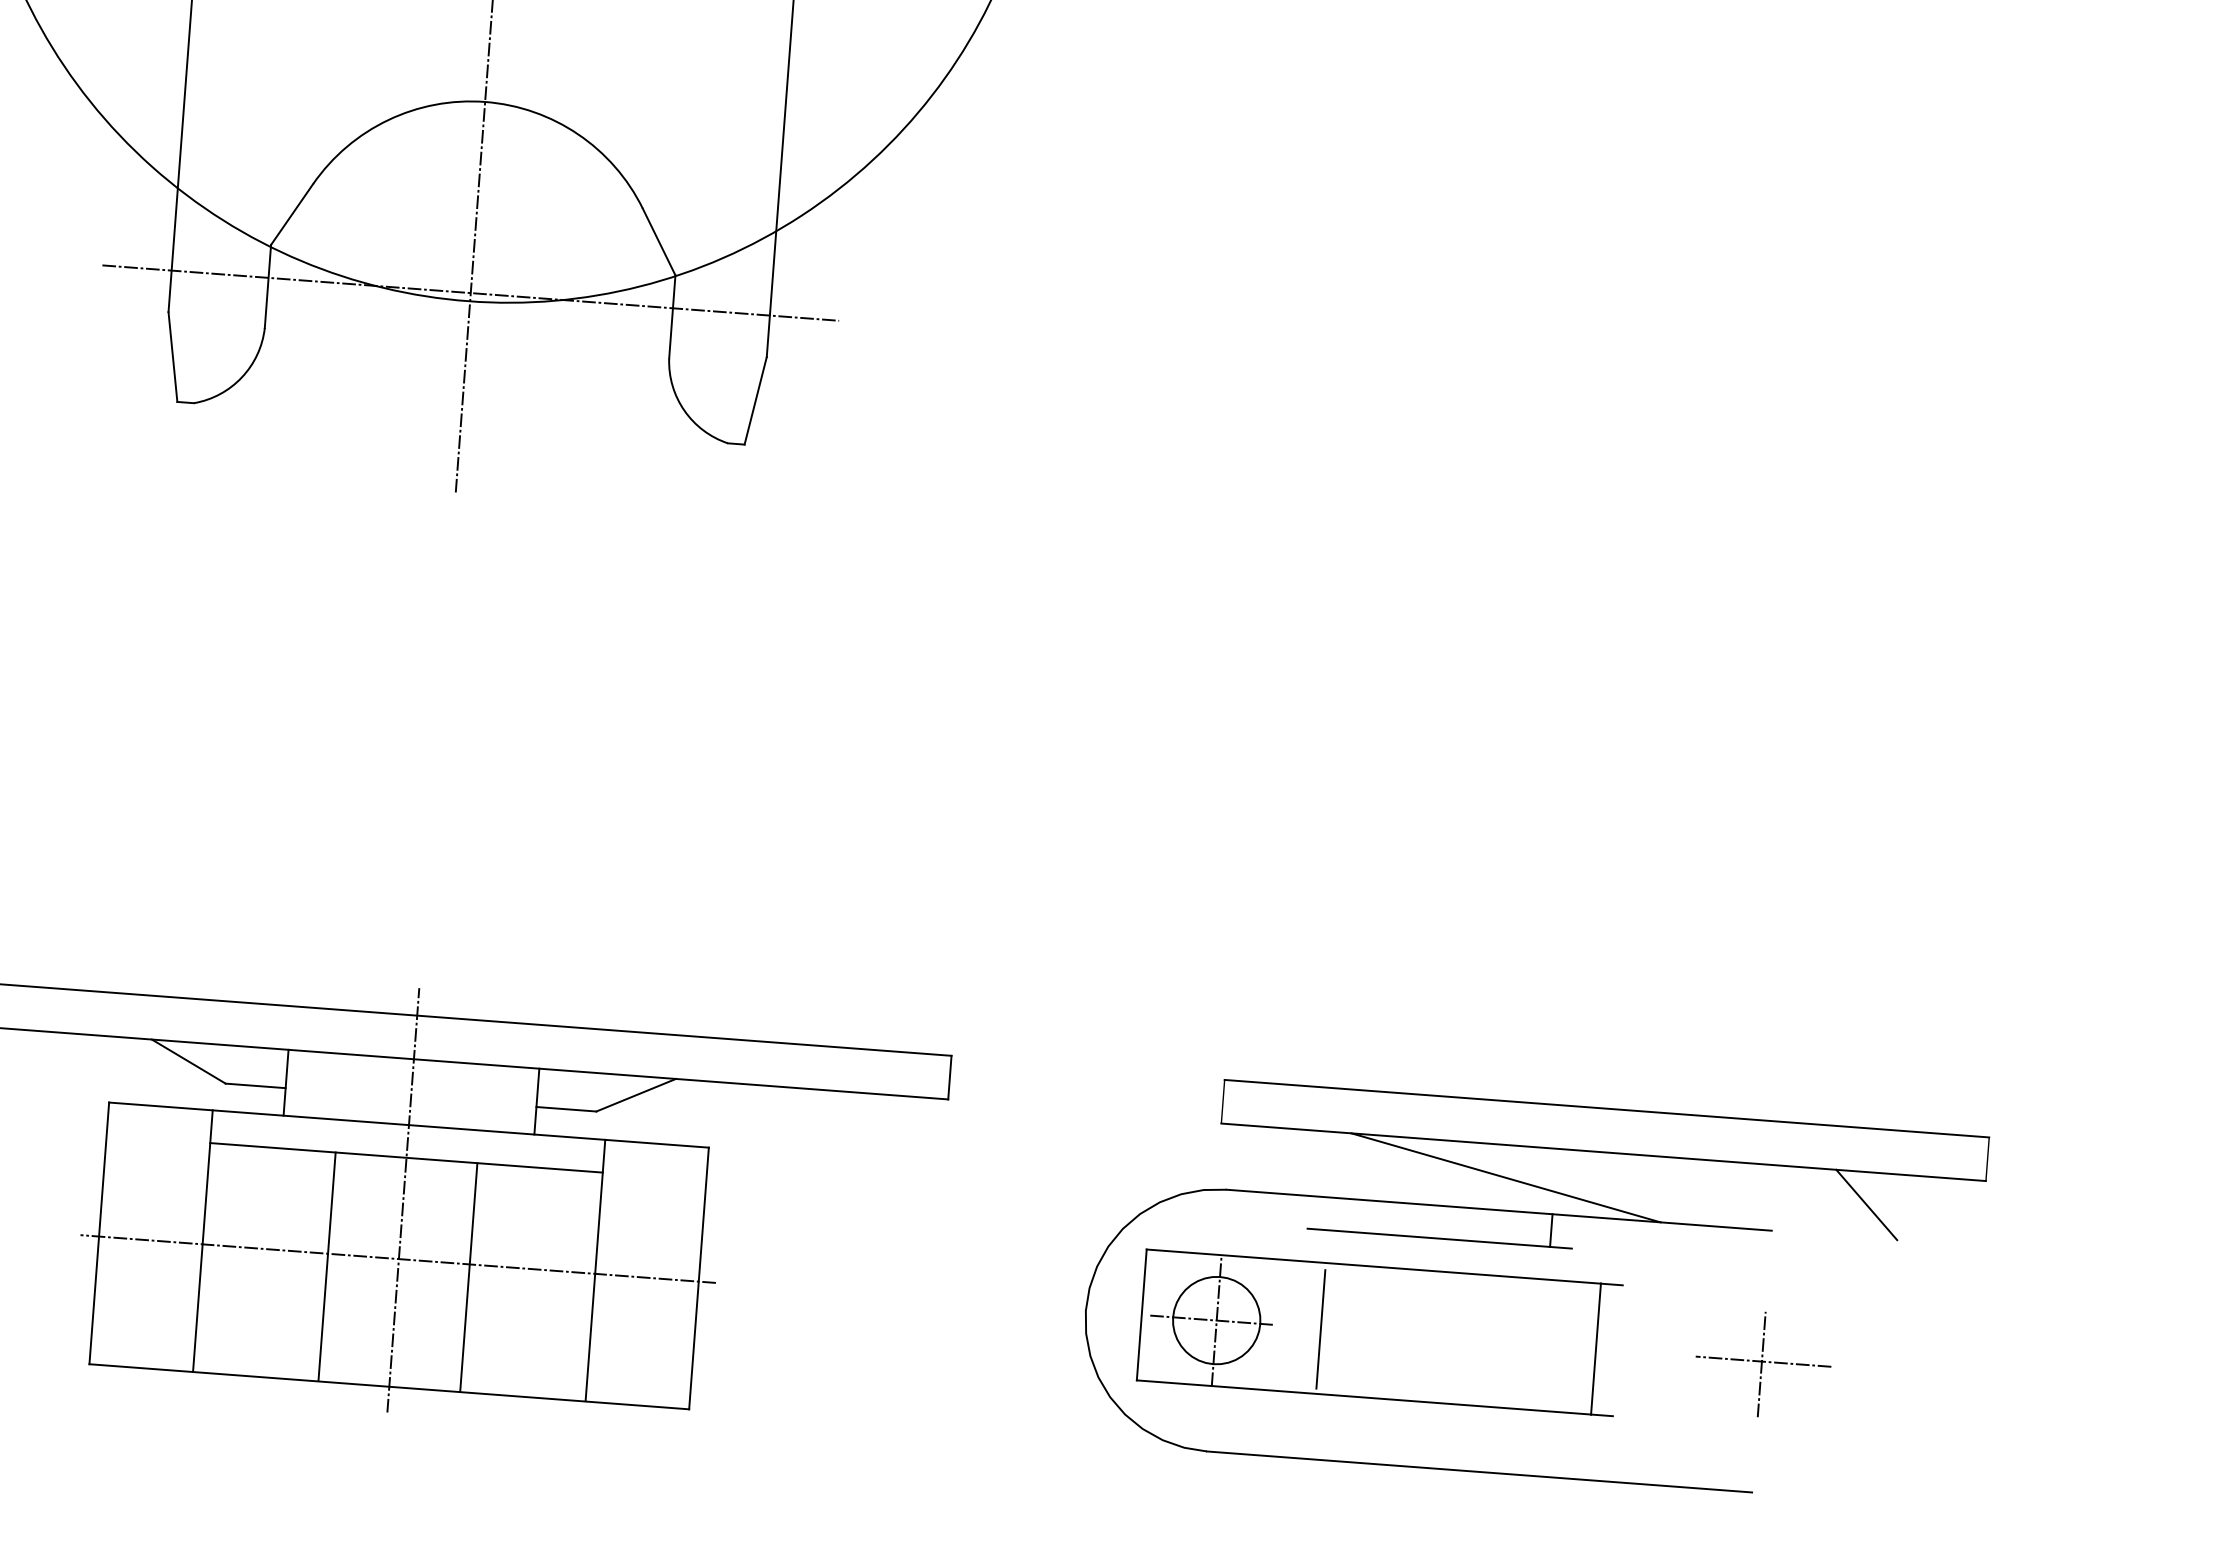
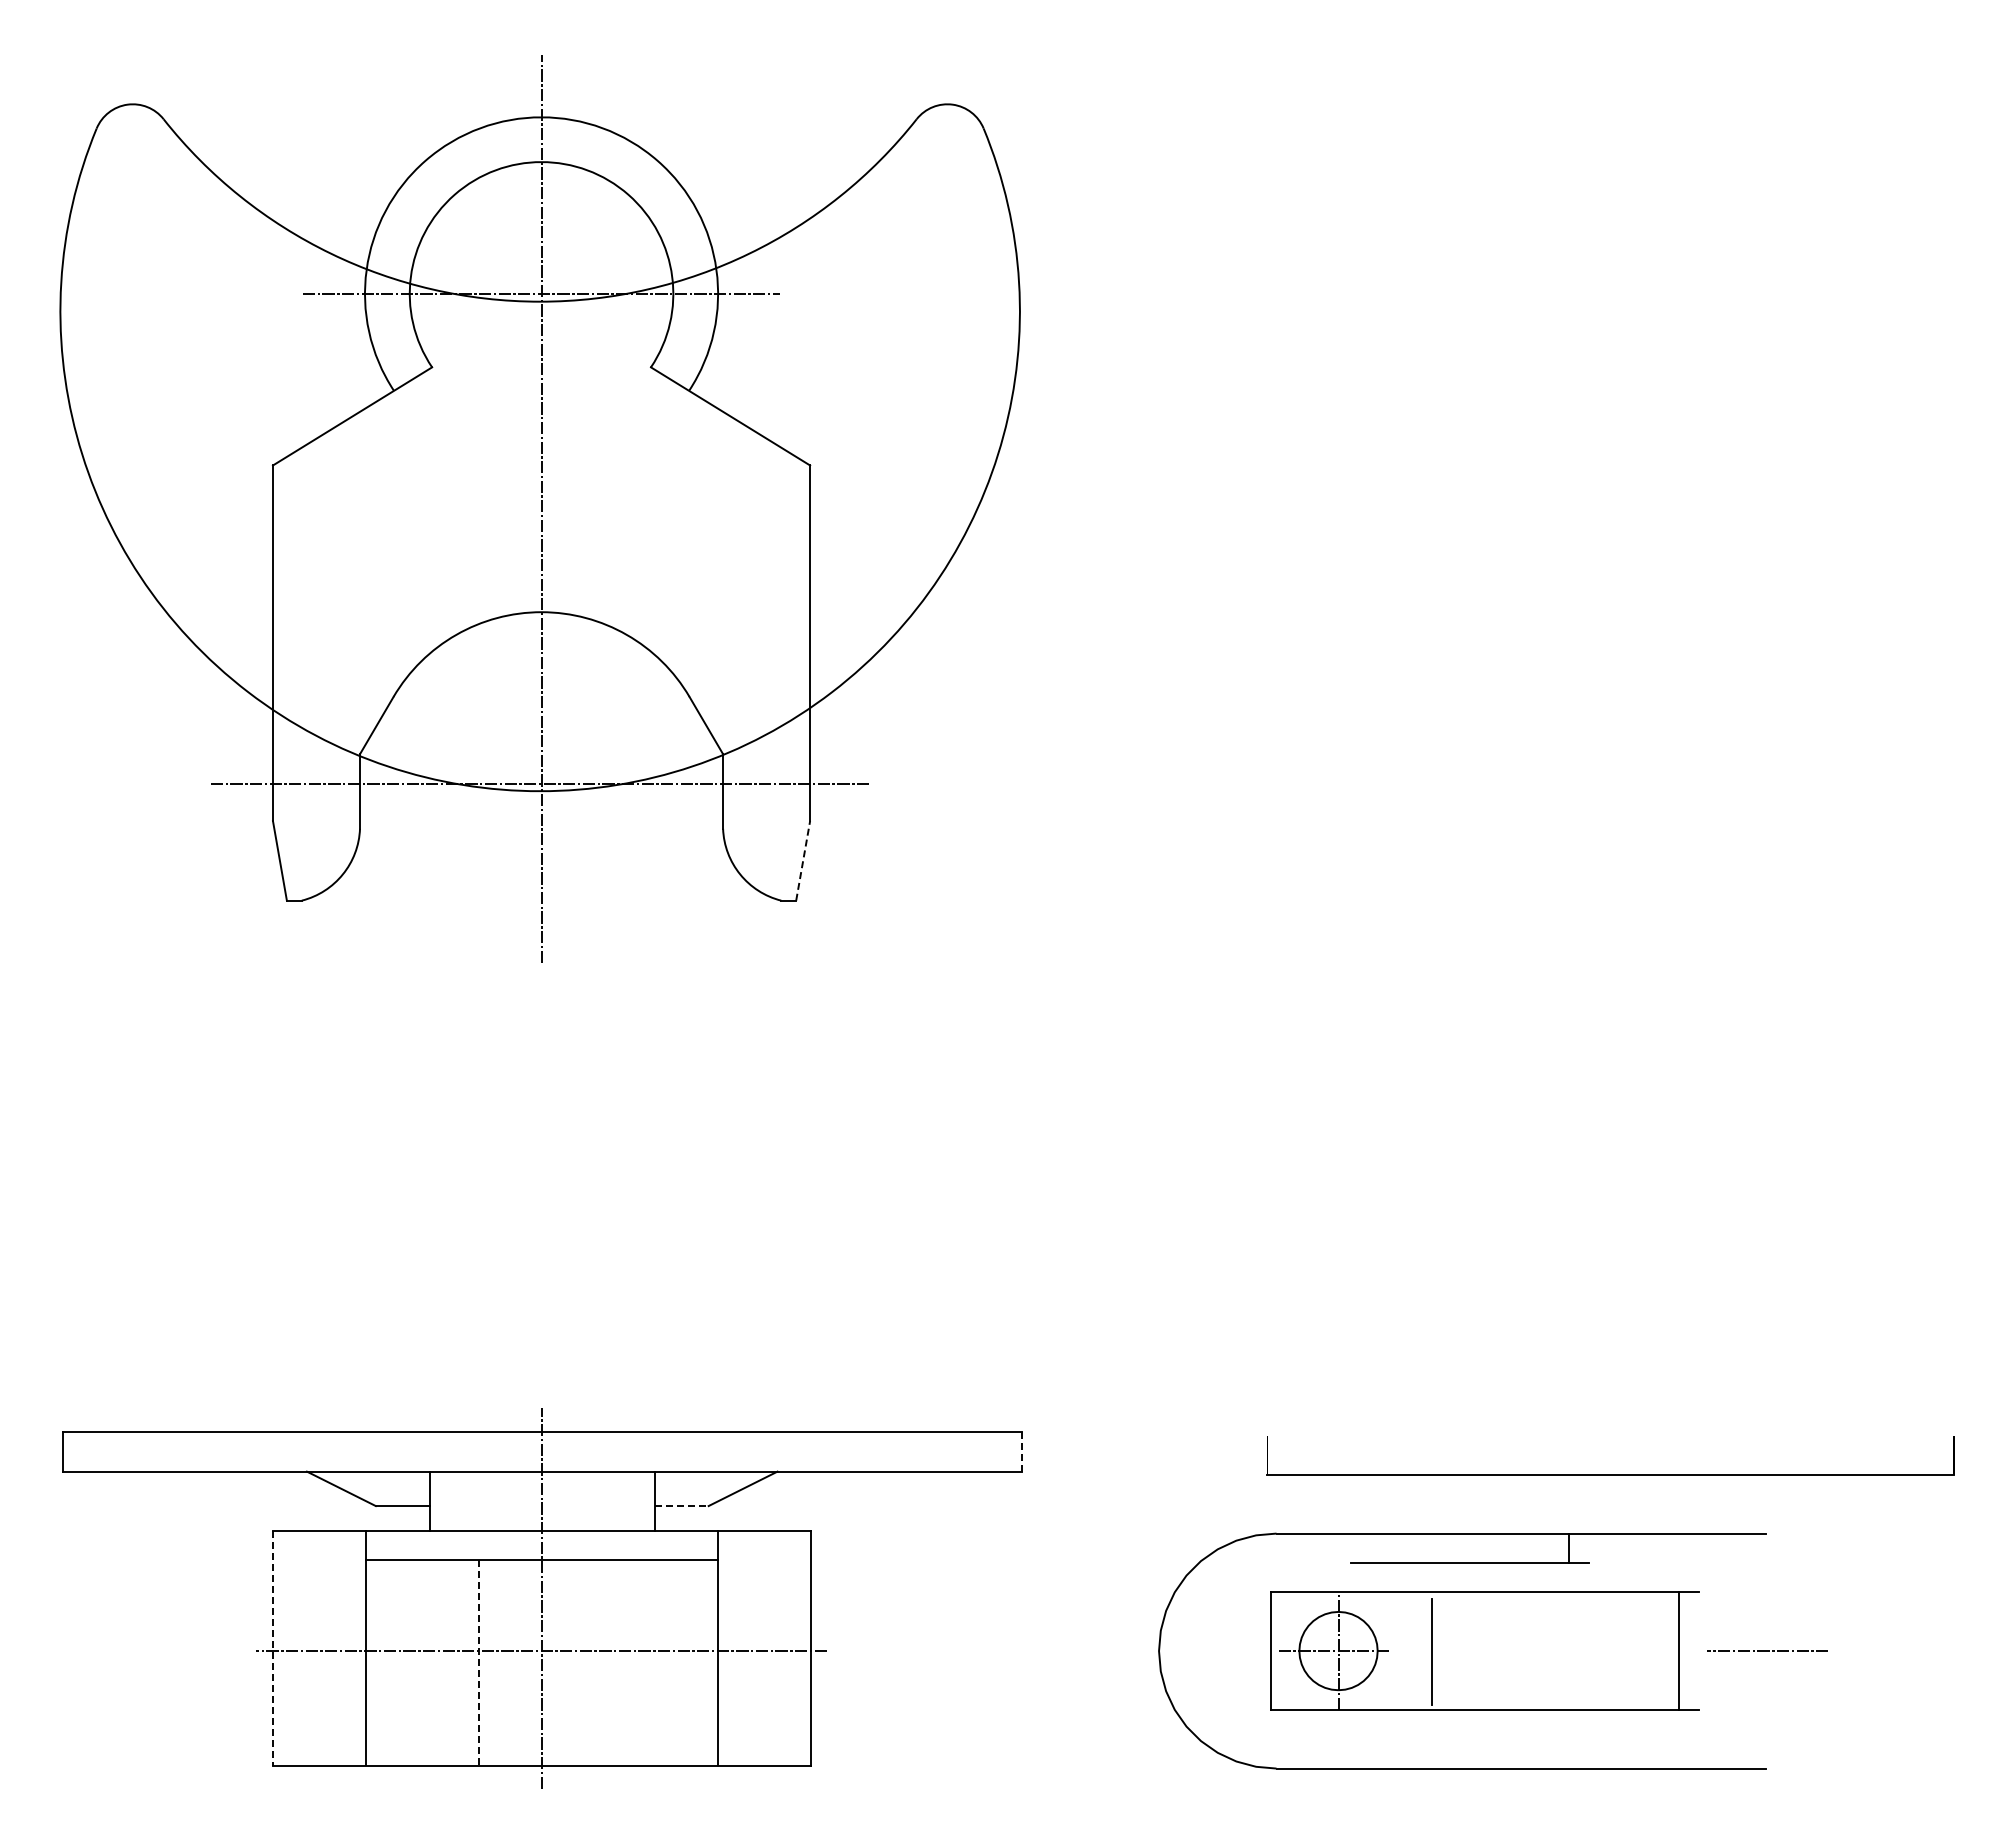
line: (756, 400) -> (803, 860), solid -> dashed
line: (949, 1078) -> (1021, 1452), solid -> dashed
line: (1606, 1108) -> (1610, 1435), removed
line: (566, 1109) -> (681, 1506), solid -> dashed
line: (1506, 1177) -> (1525, 1503), removed
line: (1866, 1204) -> (1848, 1503), removed
line: (99, 1233) -> (273, 1648), solid -> dashed
line: (326, 1266) -> (478, 1662), solid -> dashed
line: (468, 1277) -> (605, 1662), removed
part: (1379, 1332) -> (1484, 1650), moved
line: (1762, 1364) -> (1766, 1653), removed

